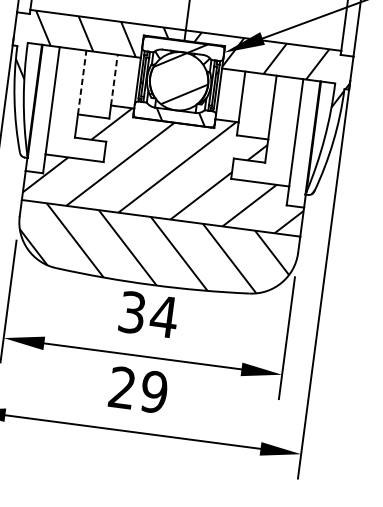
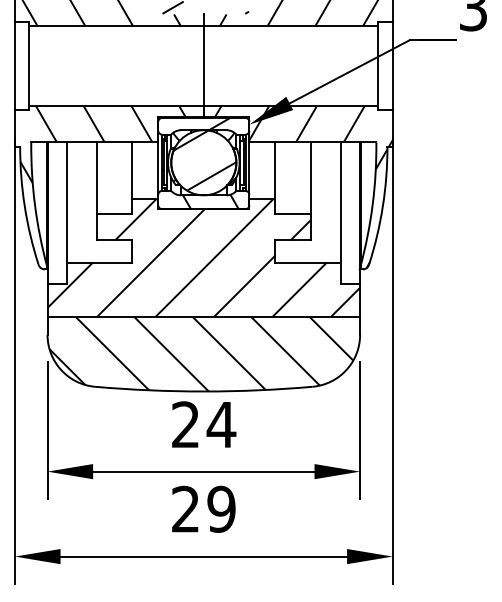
line: (114, 79) -> (132, 170), dashed -> solid
line: (82, 82) -> (97, 178), dashed -> solid
text: (132, 312) -> (185, 424), 34 -> 24

